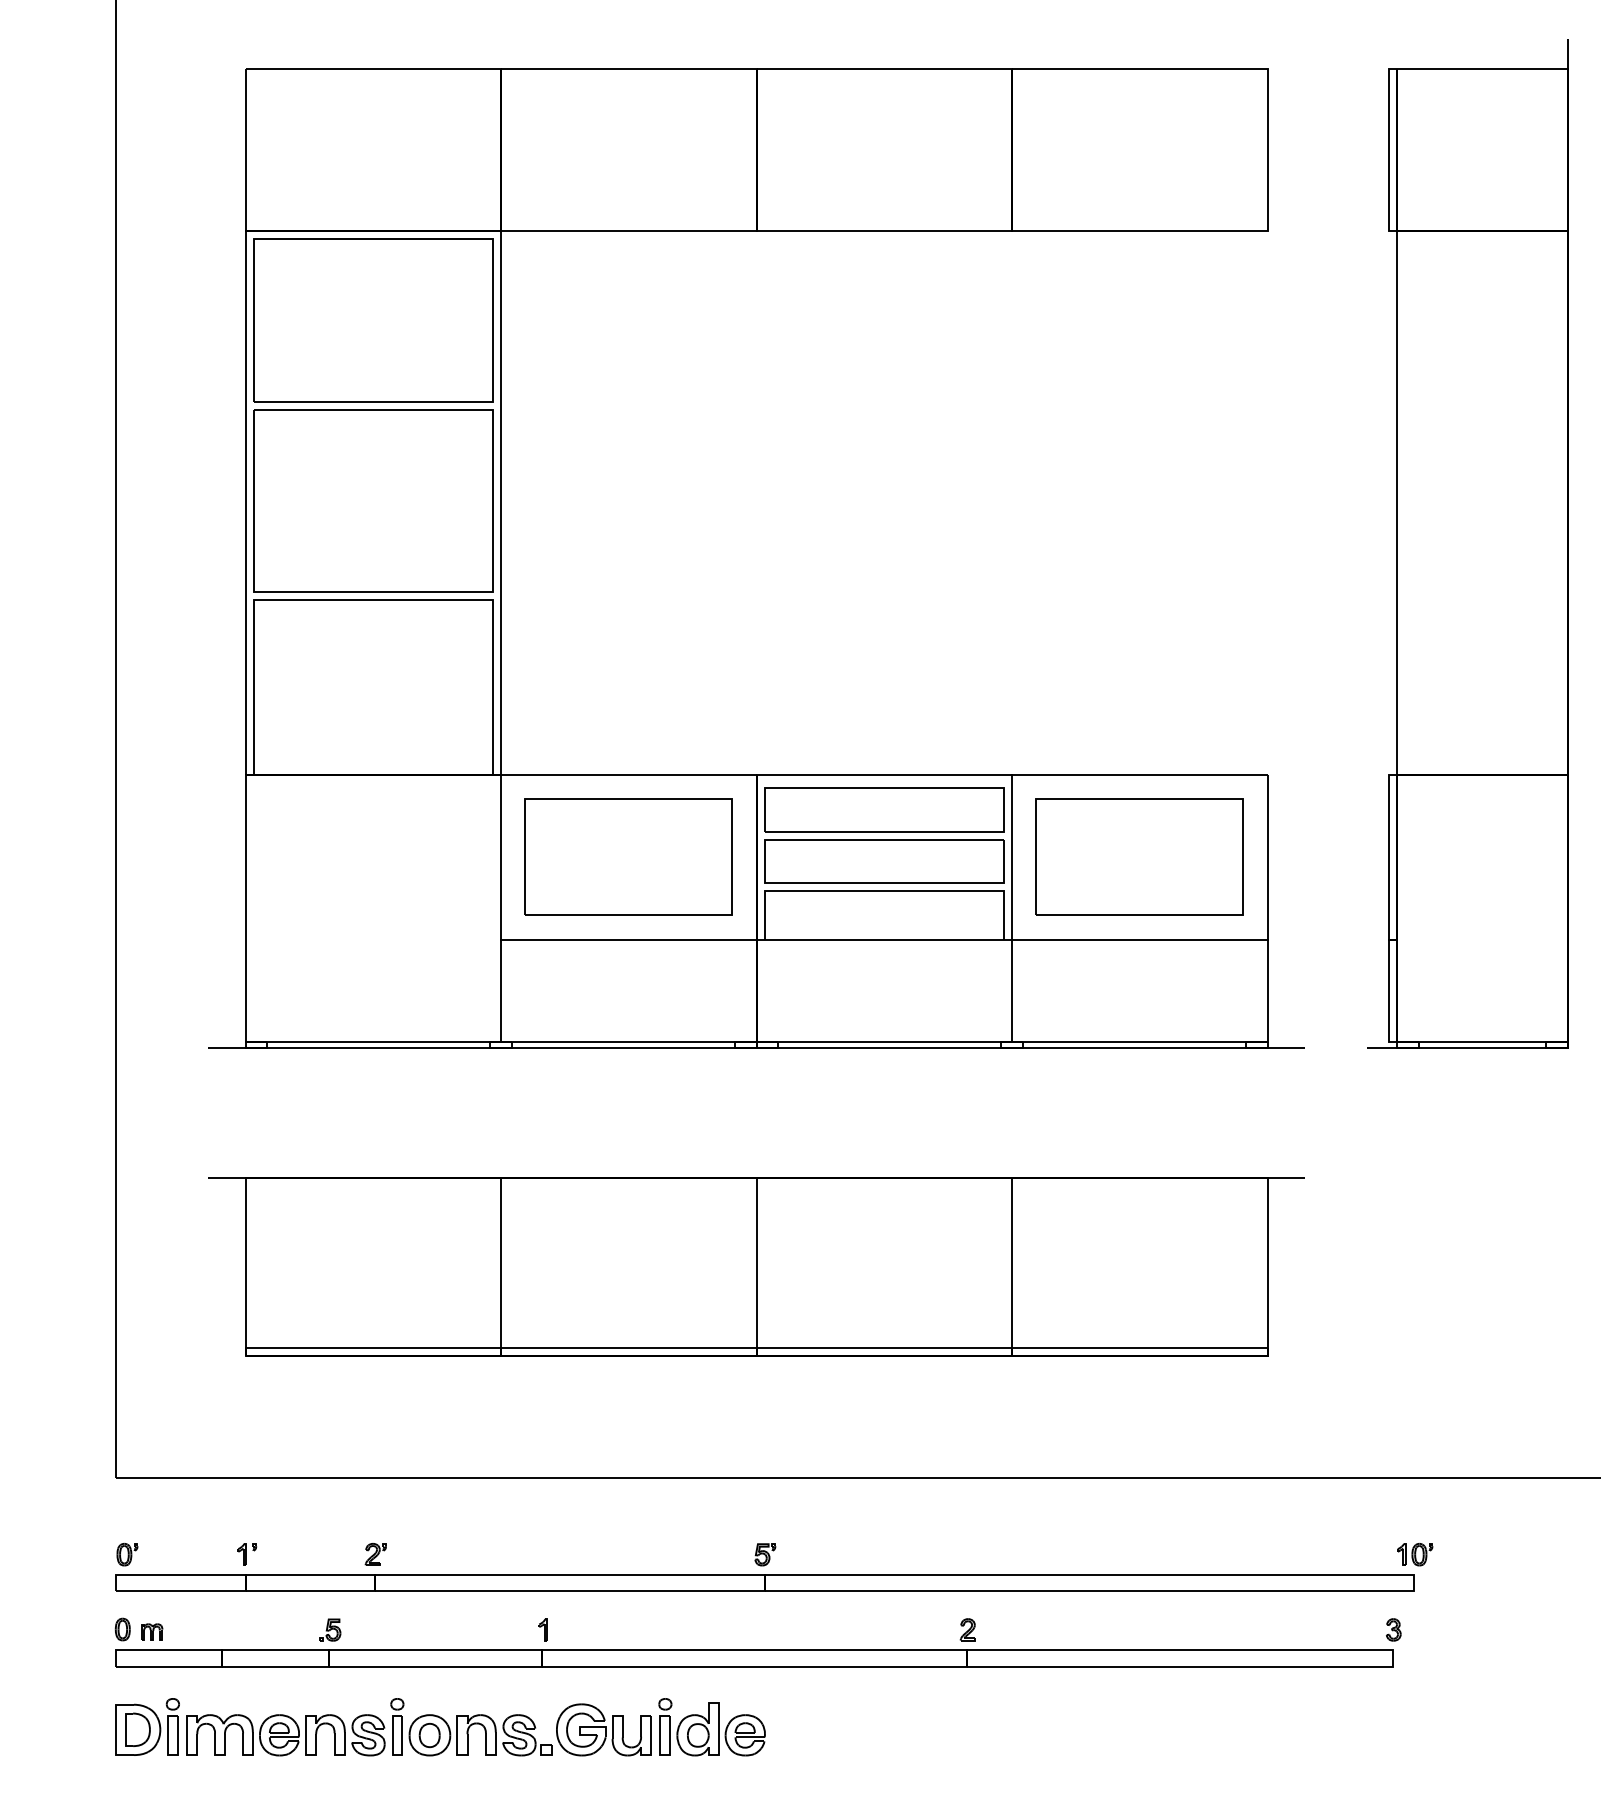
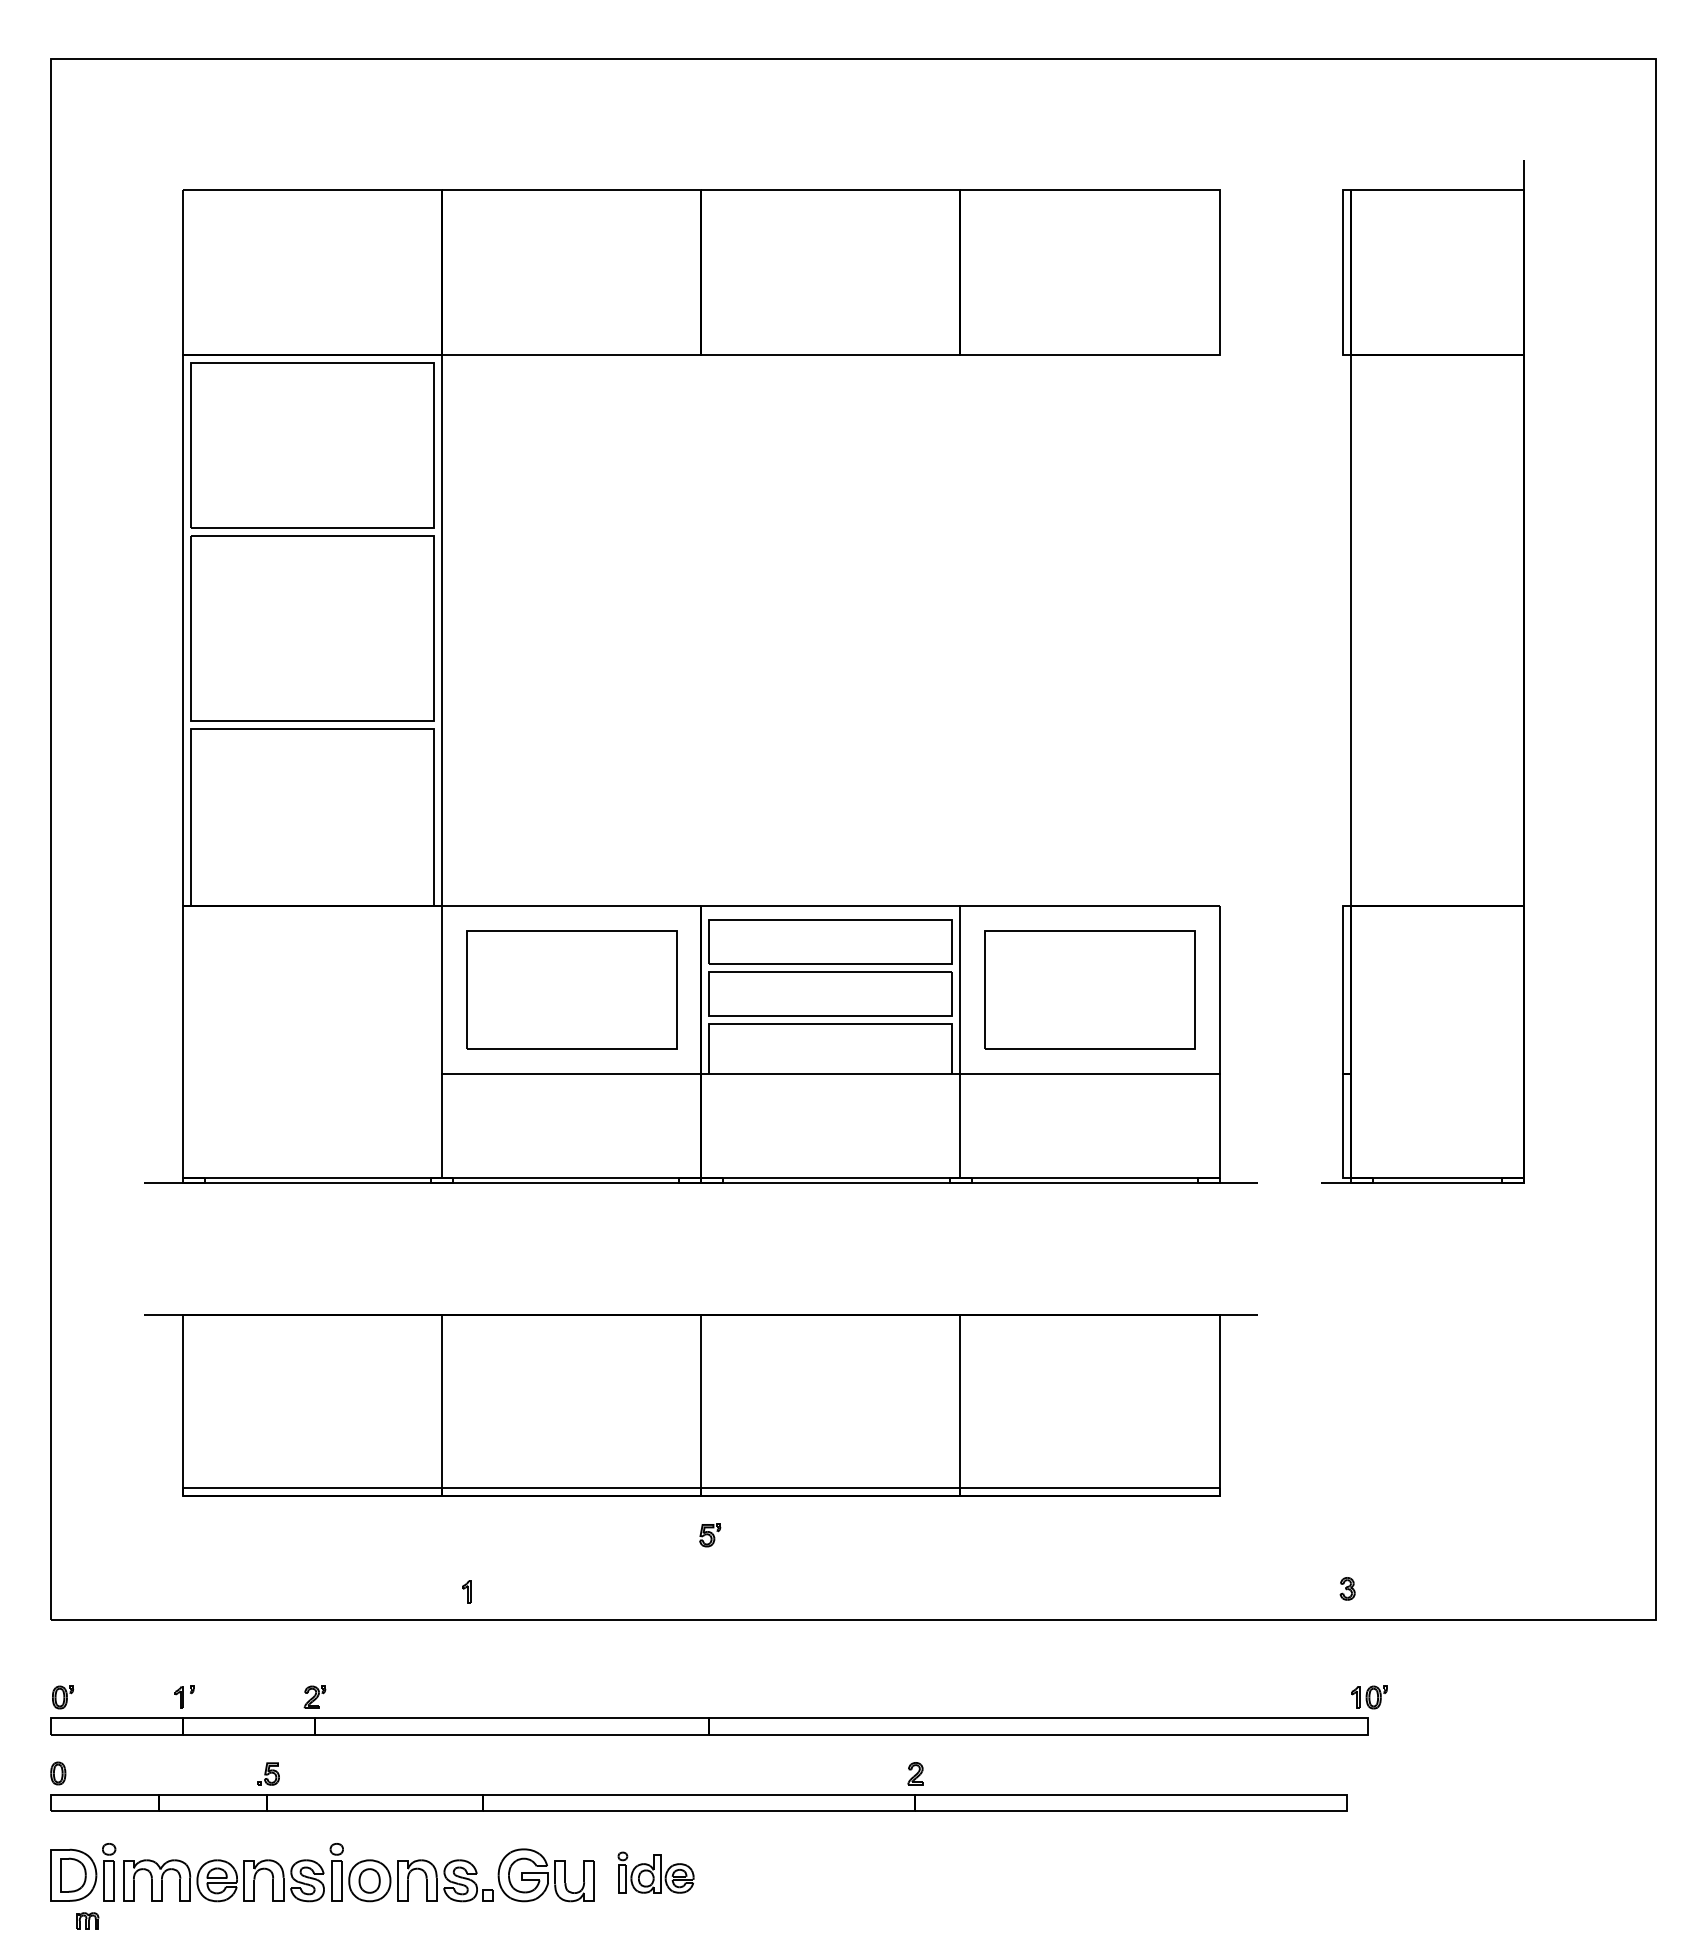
part: (765, 1554) -> (710, 1535), moved
part: (542, 1629) -> (466, 1591), moved
part: (1393, 1629) -> (1347, 1588), moved
part: (151, 1631) -> (87, 1920), moved
part: (711, 1727) -> (655, 1872), size x0.7

